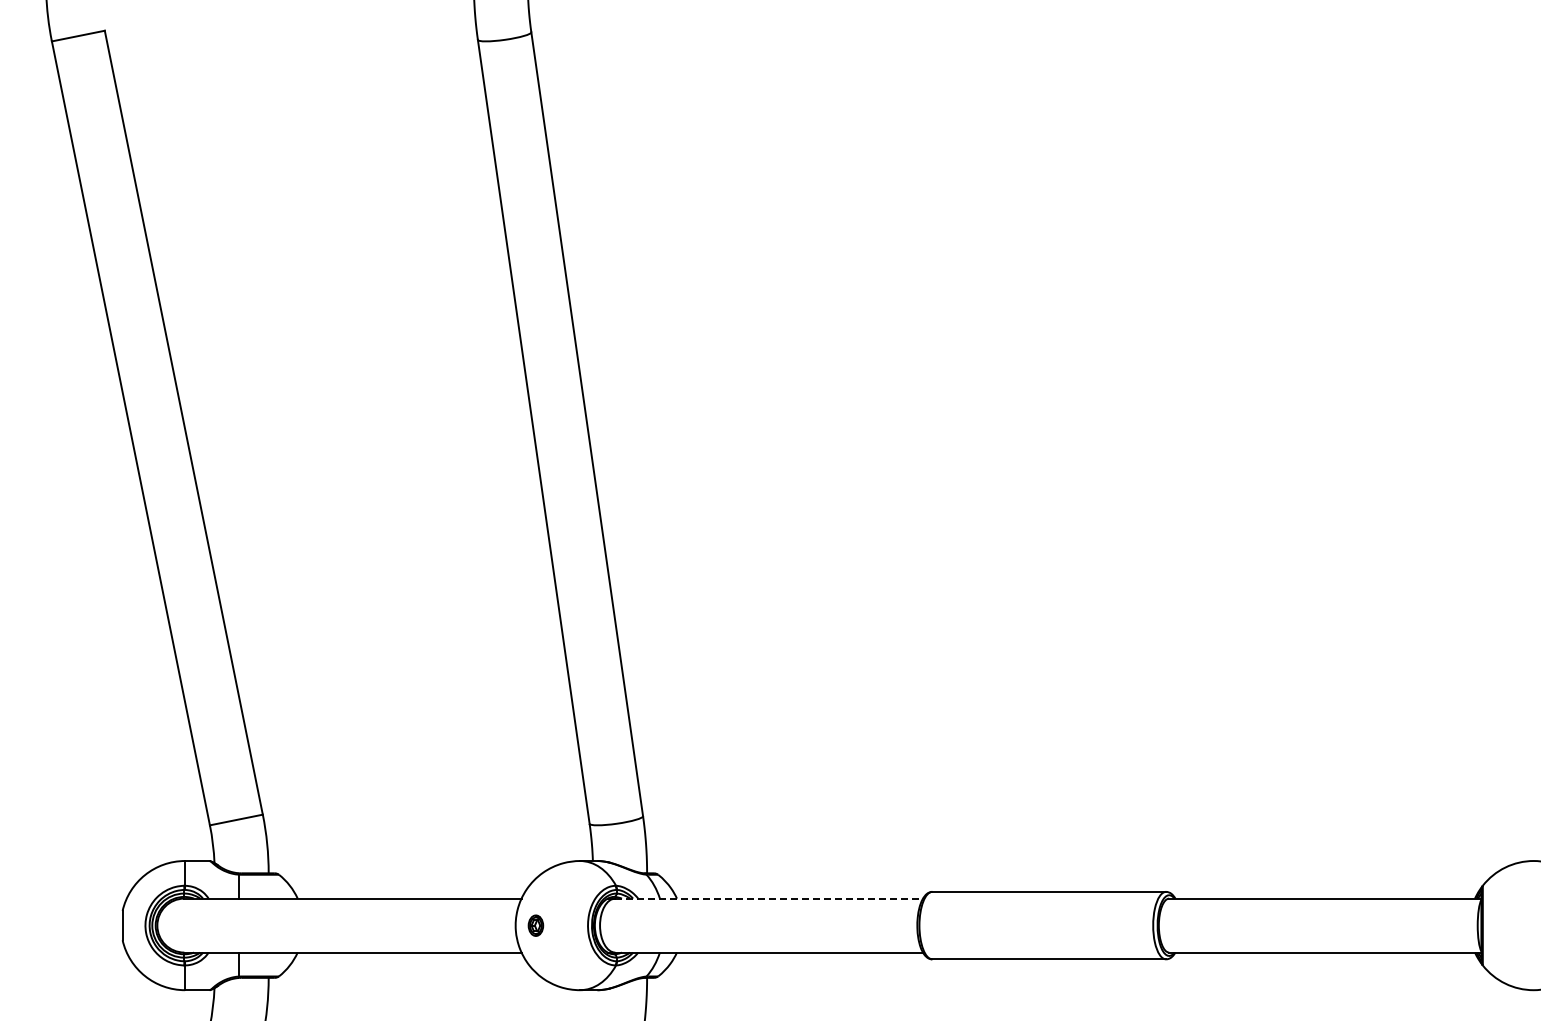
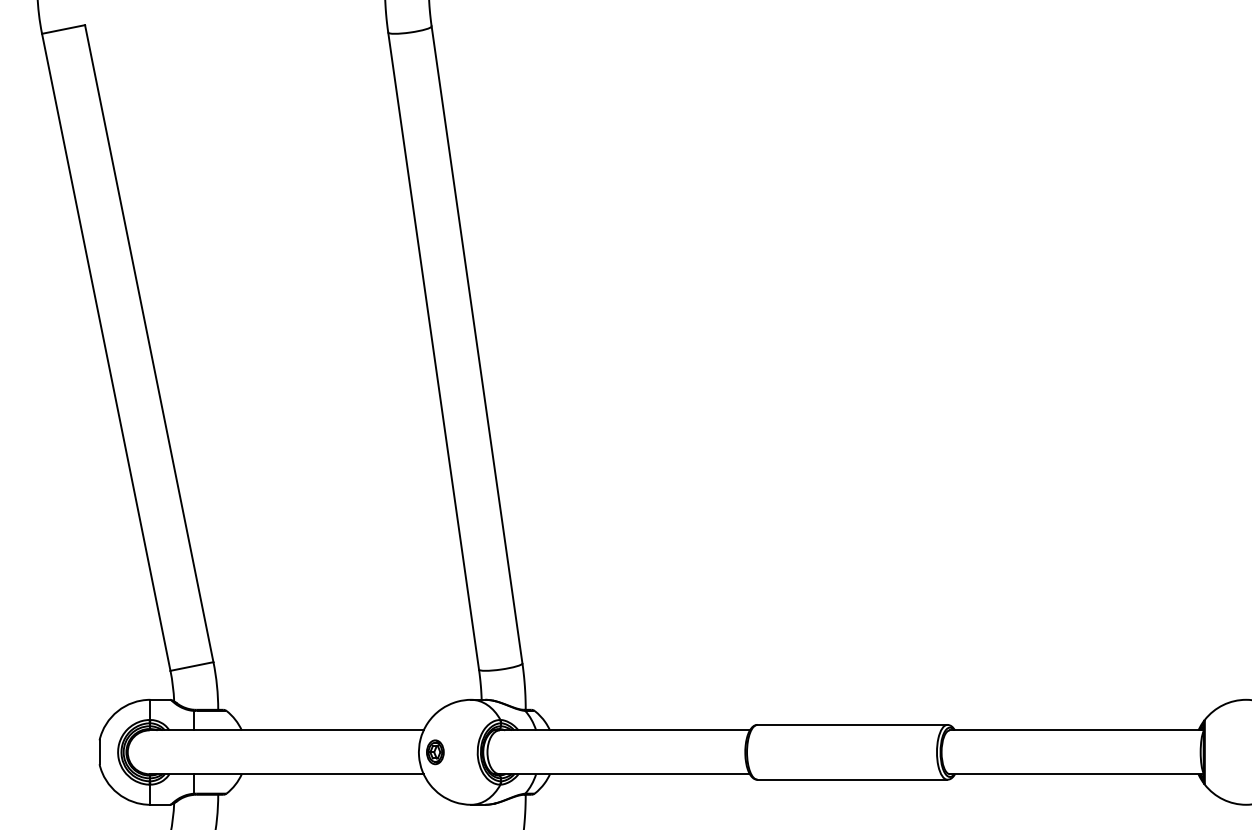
line: (769, 898) -> (625, 730), dashed -> solid
part: (535, 925) -> (435, 752), size x1.43

